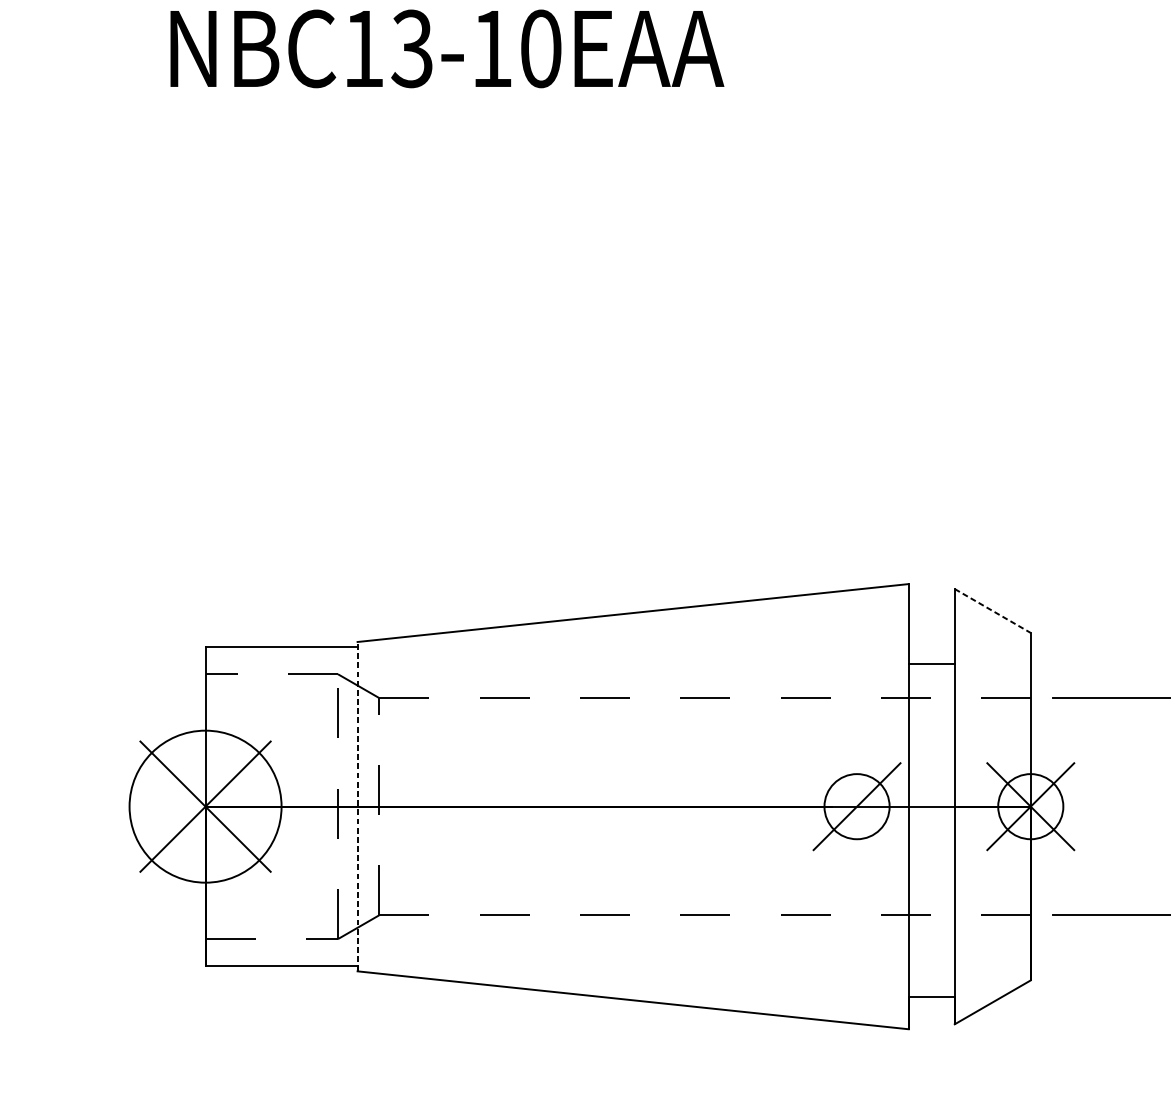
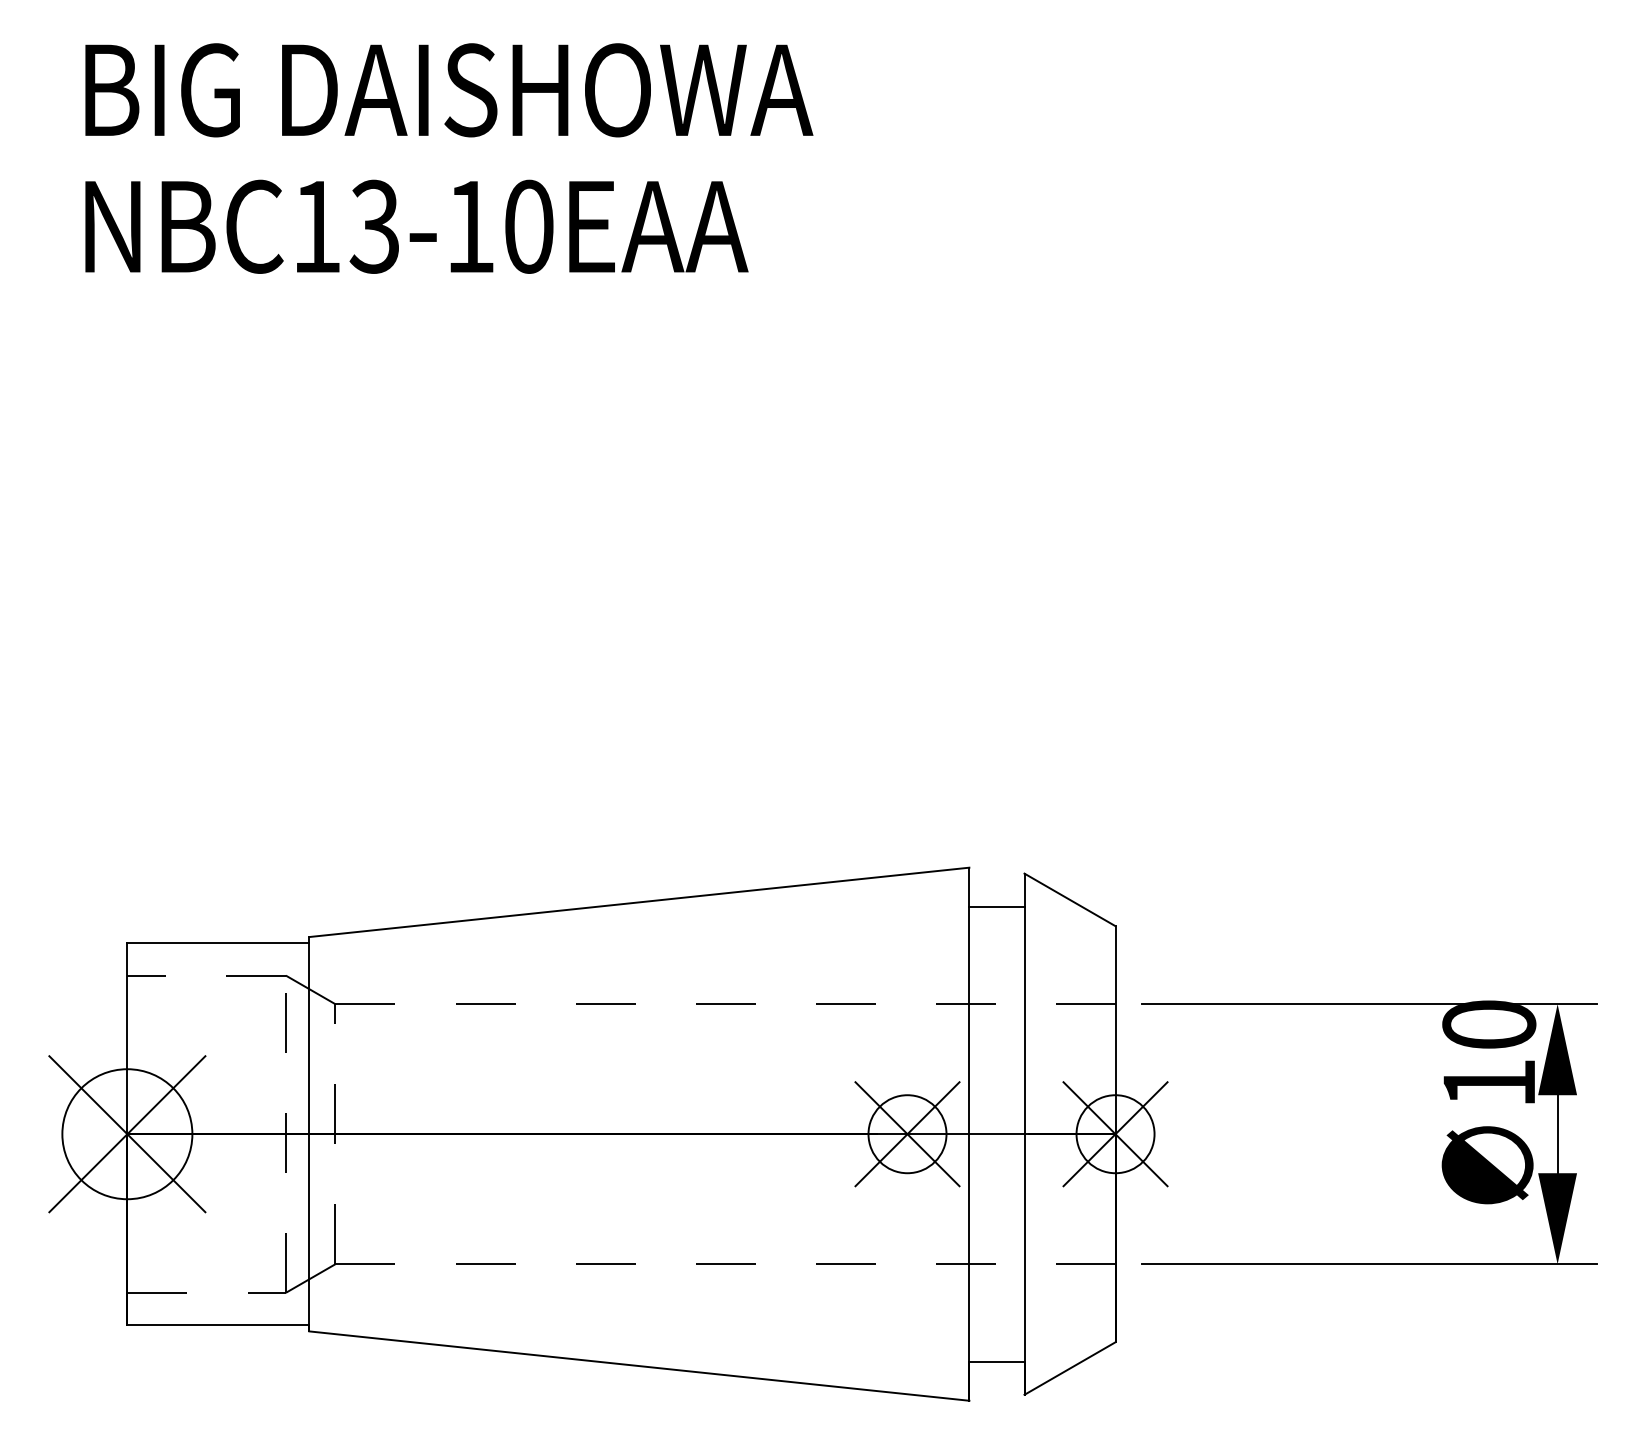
line: (993, 610) -> (1070, 899), dashed -> solid
line: (931, 664) -> (996, 906), moved
circle: (205, 806) -> (127, 1134), size x0.71
line: (357, 806) -> (309, 1133), dashed -> solid
line: (857, 806) -> (907, 1134), added

